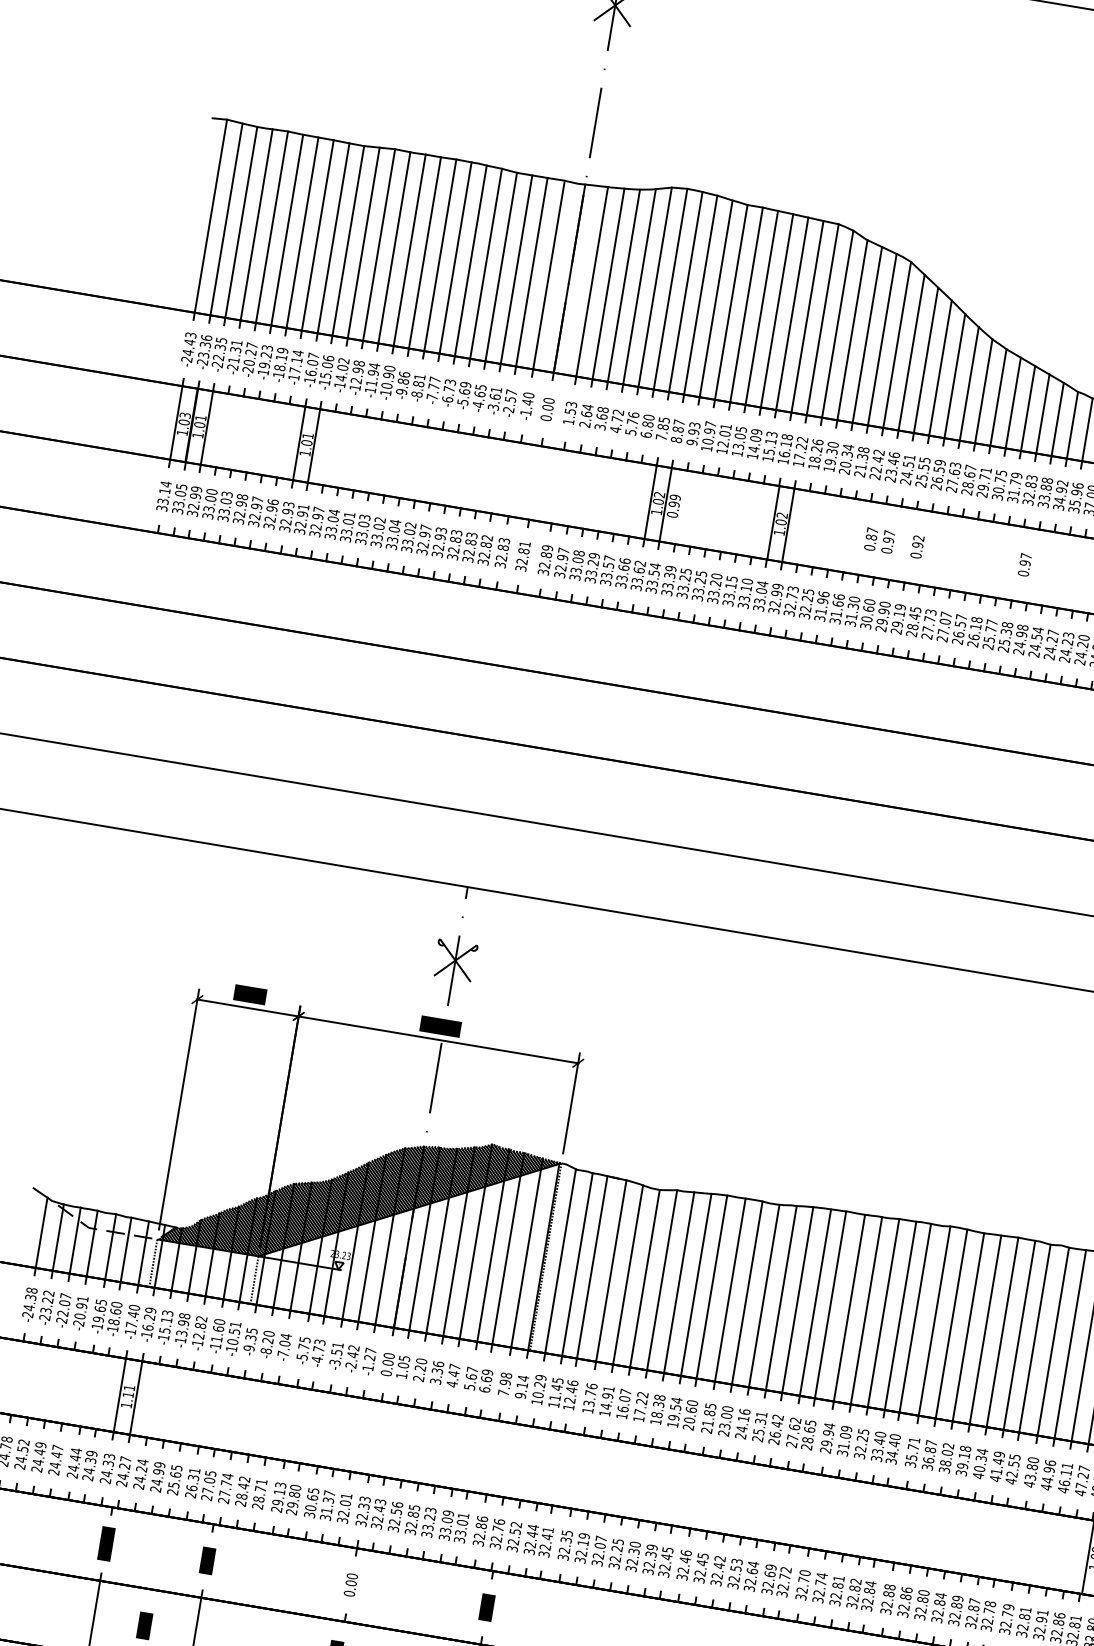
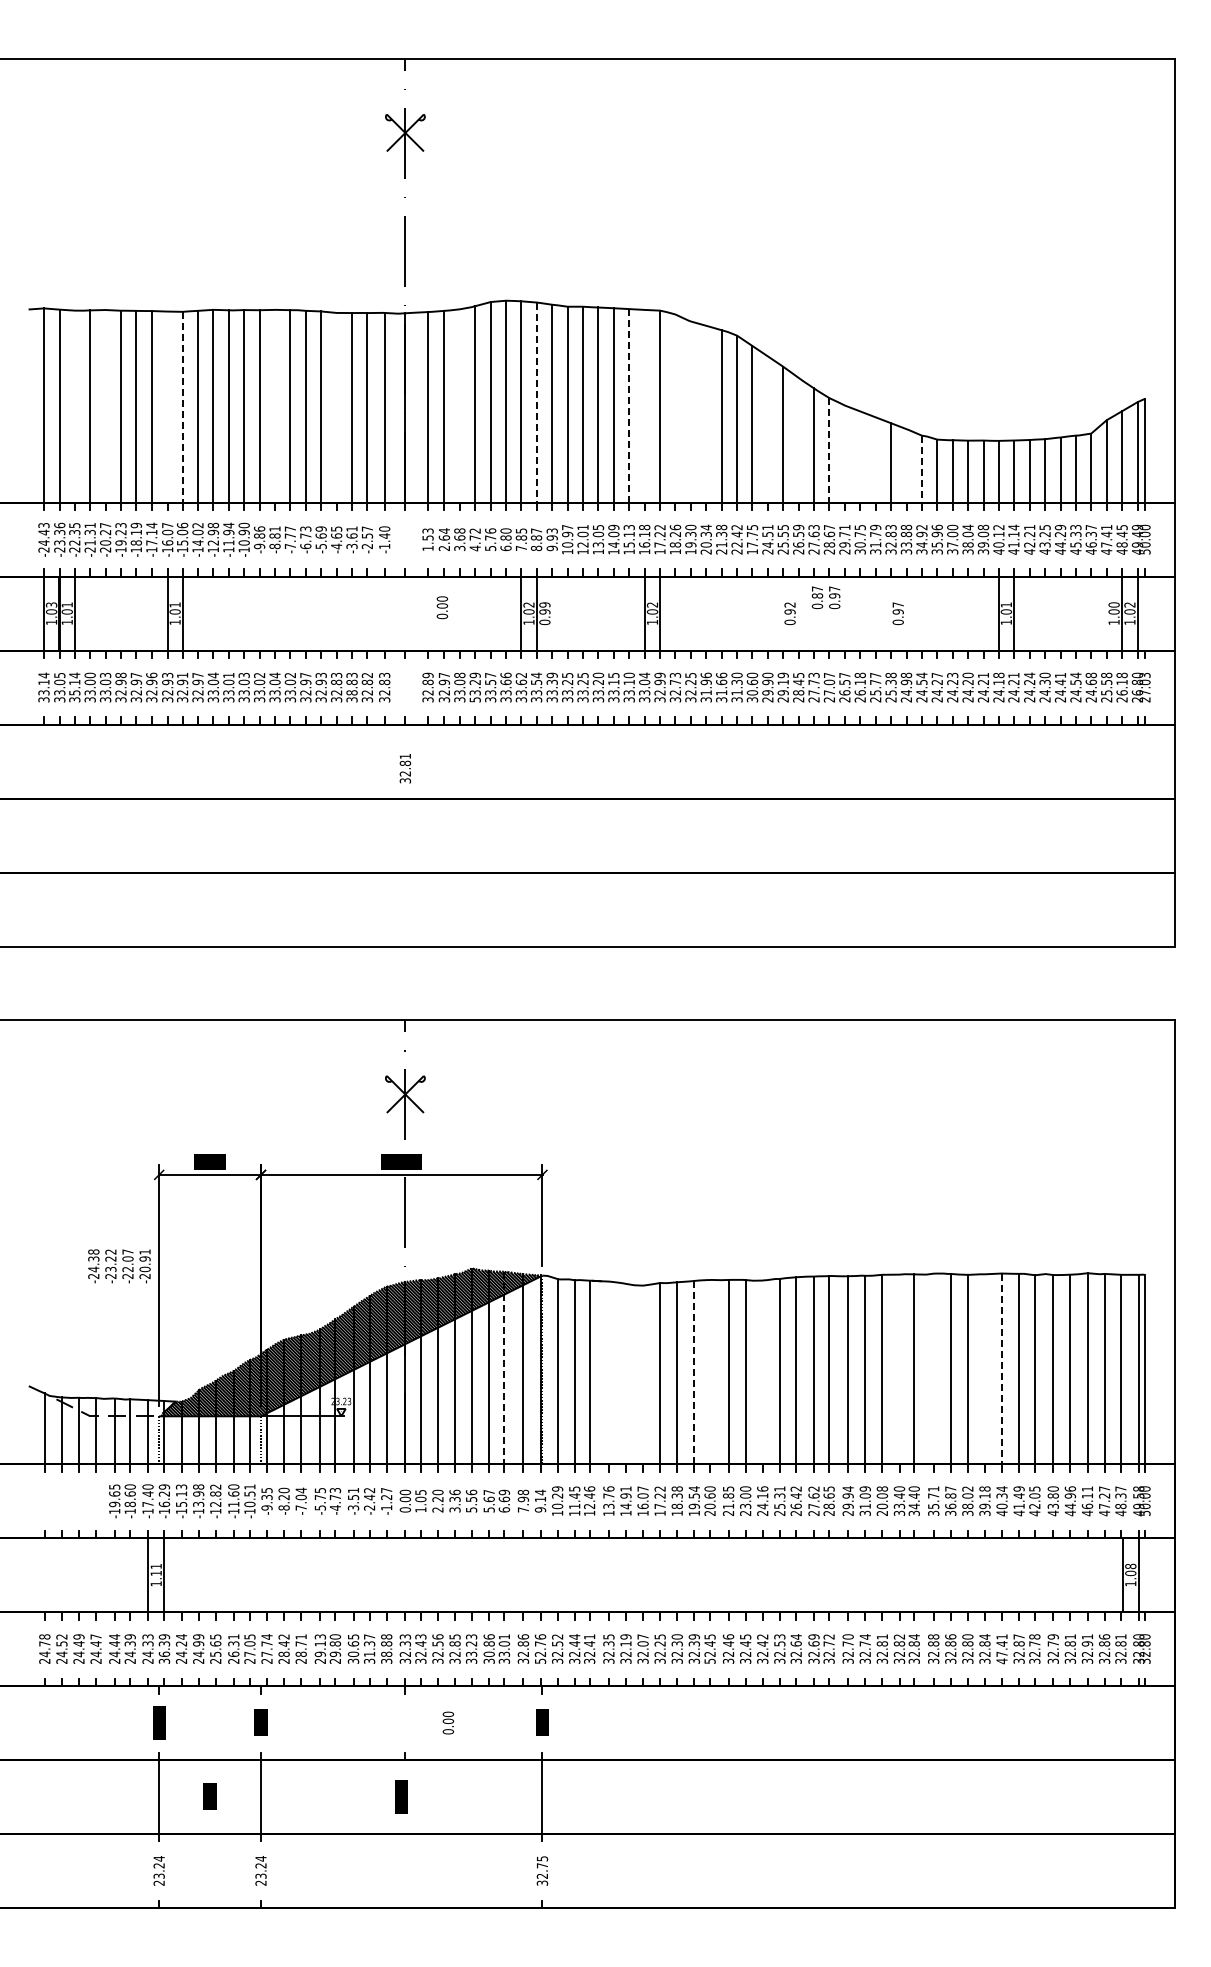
line: (241, 222) -> (74, 406), removed
line: (271, 227) -> (105, 406), removed
line: (333, 237) -> (167, 406), removed
line: (348, 241) -> (182, 407), solid -> dashed
line: (440, 254) -> (275, 405), removed
line: (501, 266) -> (336, 407), removed
line: (623, 285) -> (459, 405), removed
line: (700, 295) -> (536, 403), solid -> dashed
line: (792, 313) -> (629, 405), solid -> dashed
line: (807, 315) -> (644, 405), removed
line: (837, 324) -> (675, 408), removed
line: (852, 329) -> (690, 411), removed
line: (867, 334) -> (706, 413), removed
line: (925, 360) -> (767, 429), removed
line: (954, 375) -> (798, 439), removed
line: (983, 391) -> (829, 450), solid -> dashed
line: (998, 396) -> (844, 453), removed
line: (1013, 402) -> (860, 456), removed
line: (1027, 407) -> (875, 459), removed
text: (547, 409) -> (442, 607), moved
line: (1057, 419) -> (906, 465), removed
line: (1072, 425) -> (921, 469), solid -> dashed
text: (892, 467) -> (752, 539), 23.46 -> 17.75
text: (195, 497) -> (74, 683), 32.99 -> 35.14
text: (879, 540) -> (825, 597), moved
text: (468, 552) -> (351, 692), 32.83 -> 38.83
text: (523, 556) -> (405, 768), moved
text: (589, 579) -> (474, 699), 33.29 -> 53.29
line: (508, 1249) -> (504, 1368), solid -> dashed
line: (610, 1270) -> (608, 1372), removed
line: (627, 1274) -> (625, 1373), removed
line: (645, 1278) -> (643, 1374), removed
line: (696, 1284) -> (694, 1372), solid -> dashed
line: (712, 1287) -> (710, 1372), removed
line: (763, 1296) -> (762, 1372), removed
text: (55, 1309) -> (119, 1266), moved
line: (900, 1315) -> (899, 1369), removed
line: (934, 1320) -> (933, 1368), removed
line: (984, 1330) -> (984, 1369), removed
line: (1002, 1333) -> (1002, 1369), solid -> dashed
text: (453, 1374) -> (471, 1500), 4.47 -> 5.56
text: (861, 1443) -> (882, 1500), 32.25 -> 20.08
text: (1013, 1463) -> (1034, 1495), 42.55 -> 42.05
text: (124, 1470) -> (164, 1648), 24.27 -> 36.39
text: (345, 1504) -> (386, 1645), 32.01 -> 38.88
text: (446, 1521) -> (488, 1645), 33.09 -> 30.86
text: (494, 1545) -> (539, 1660), 32.76 -> 52.76
text: (663, 1573) -> (709, 1660), 32.45 -> 52.45
text: (351, 1584) -> (448, 1722), moved
text: (955, 1611) -> (1001, 1649), 32.89 -> 47.41

